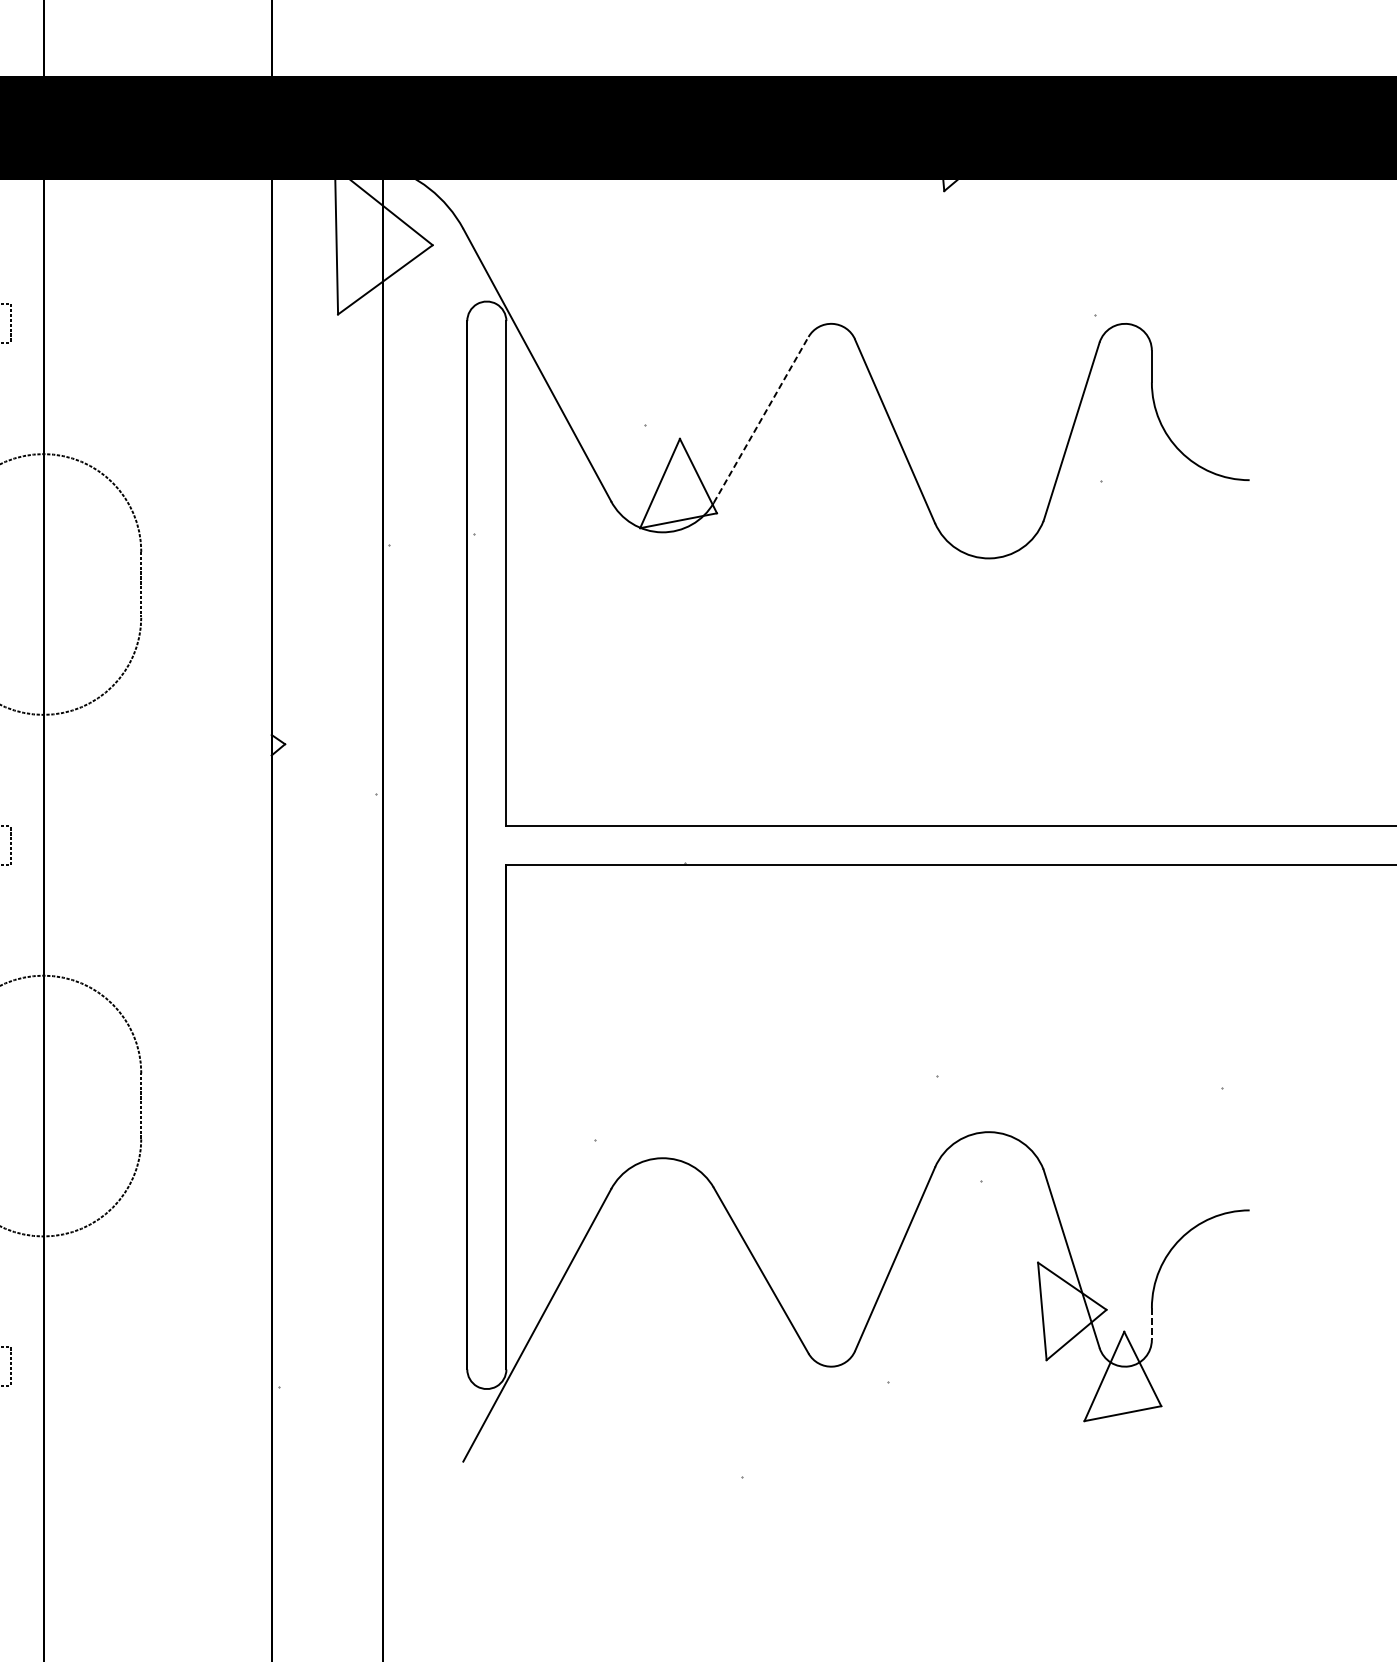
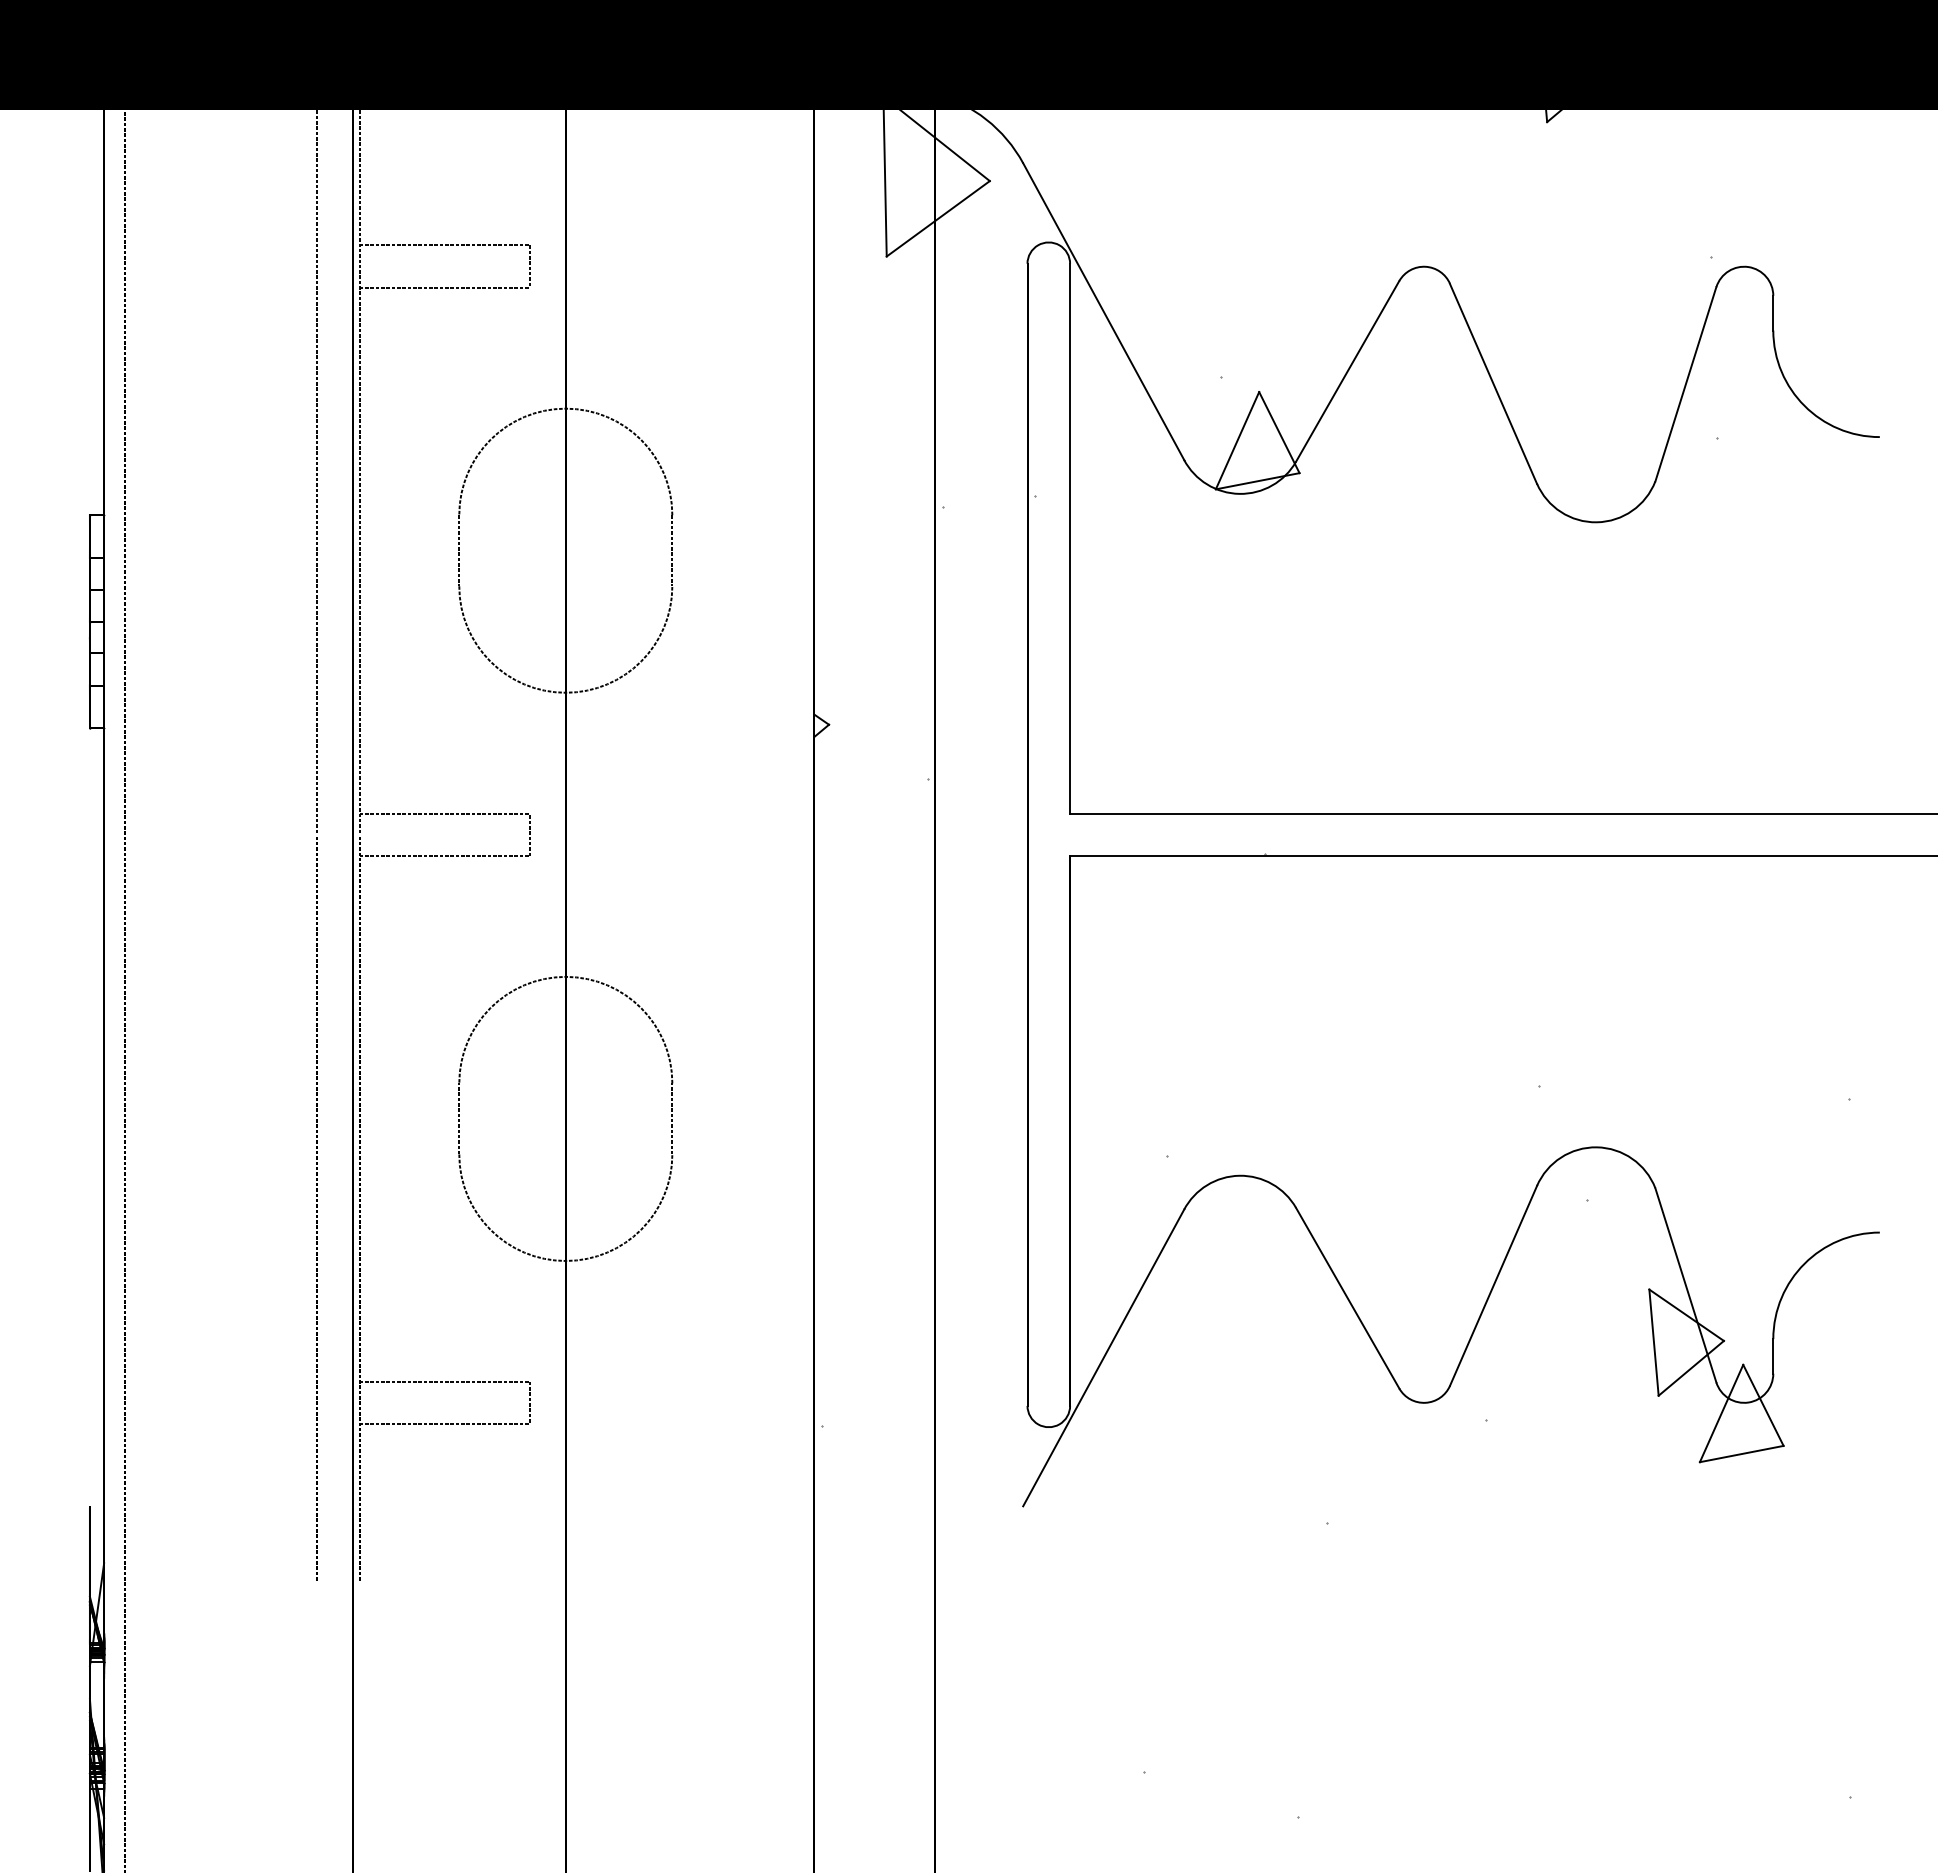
line: (761, 420) -> (1347, 371), dashed -> solid
line: (1152, 1324) -> (1773, 1356), dashed -> solid

